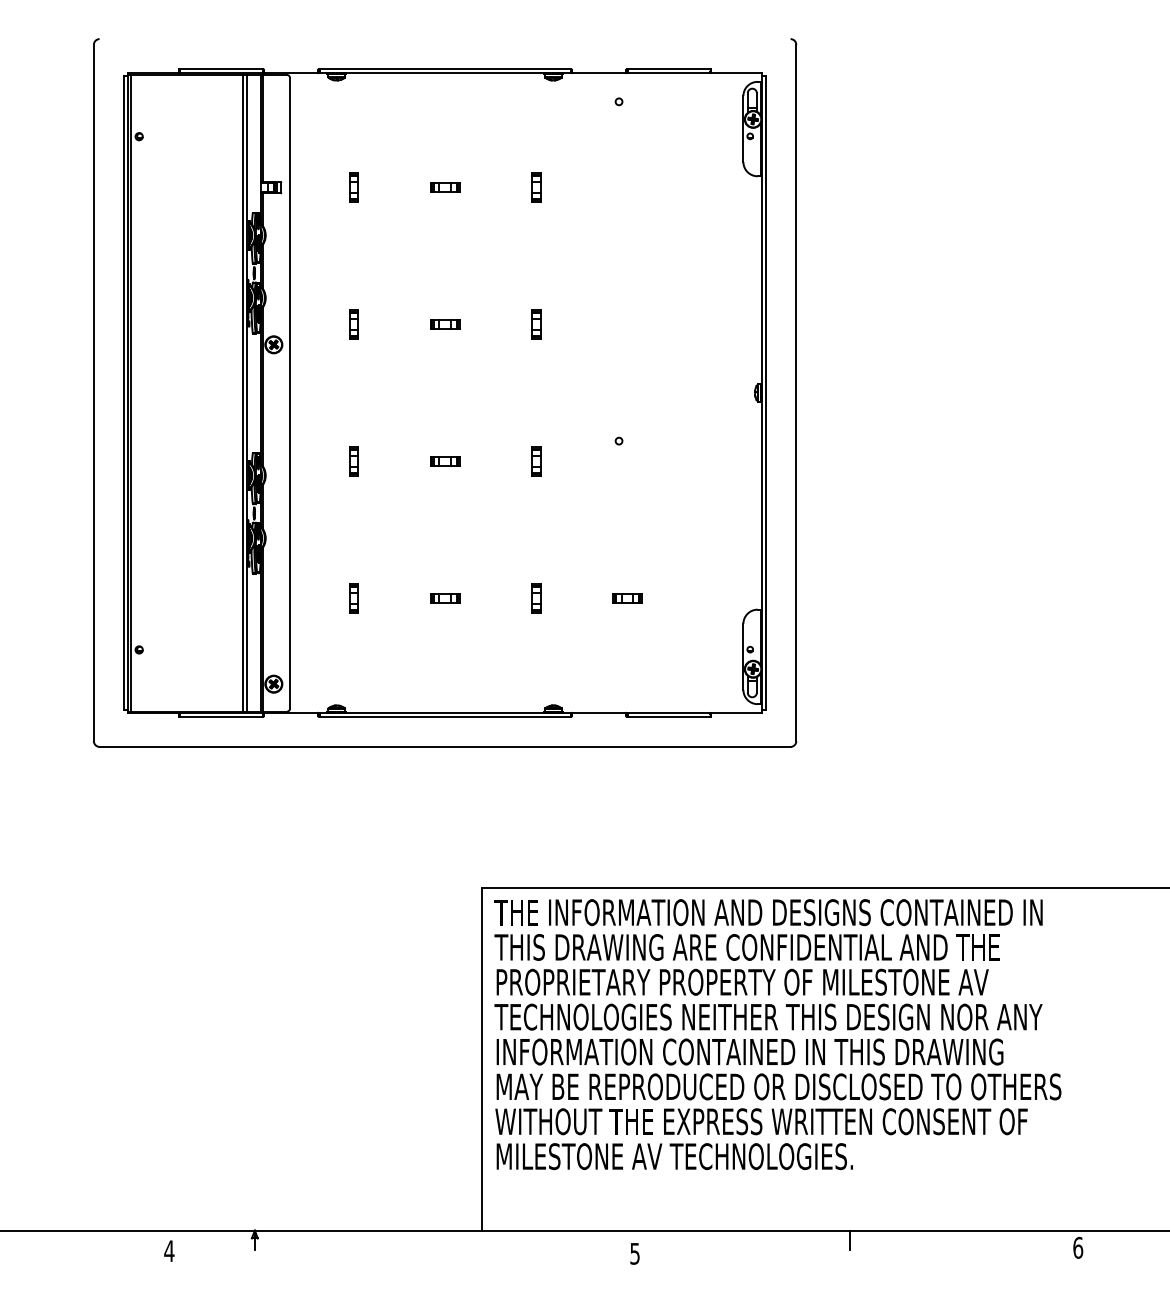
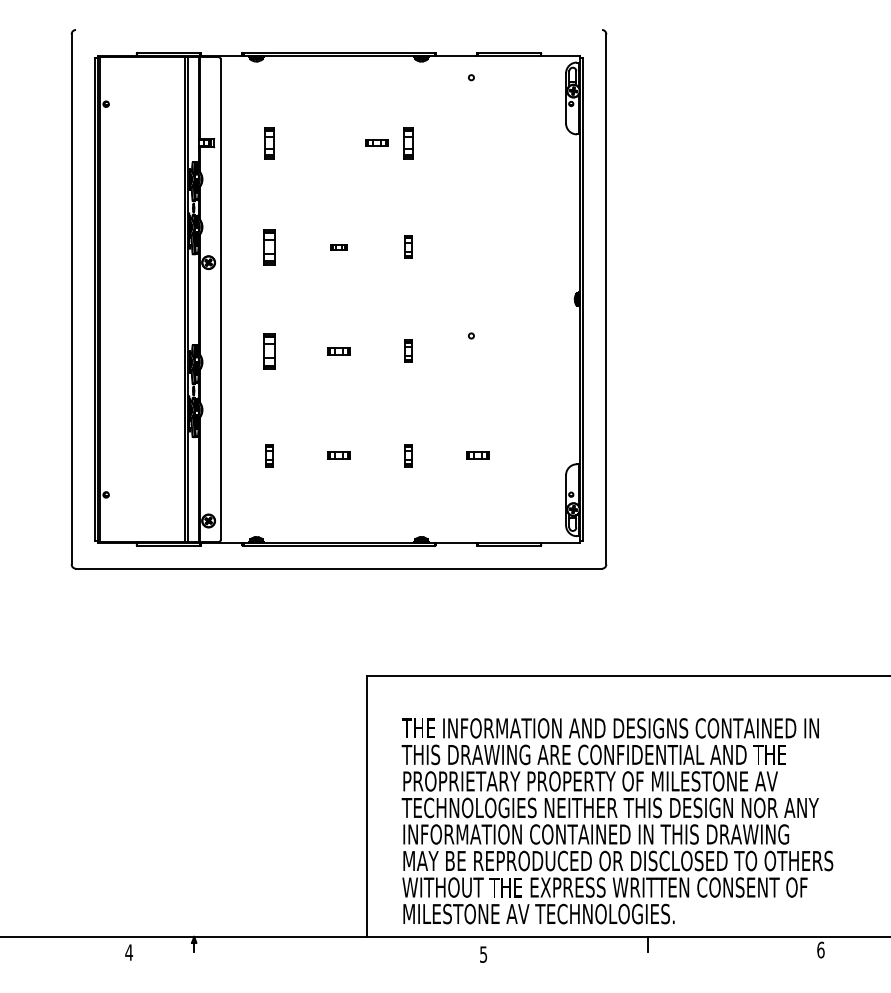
part: (353, 187) -> (269, 142), size x1.4
part: (445, 187) -> (377, 142), moved
part: (536, 187) -> (408, 142), size x1.4
part: (353, 324) -> (269, 247), size x1.6
part: (445, 324) -> (339, 247), size x0.7
part: (353, 461) -> (269, 351), size x1.6
text: (777, 1034) -> (617, 821), moved

